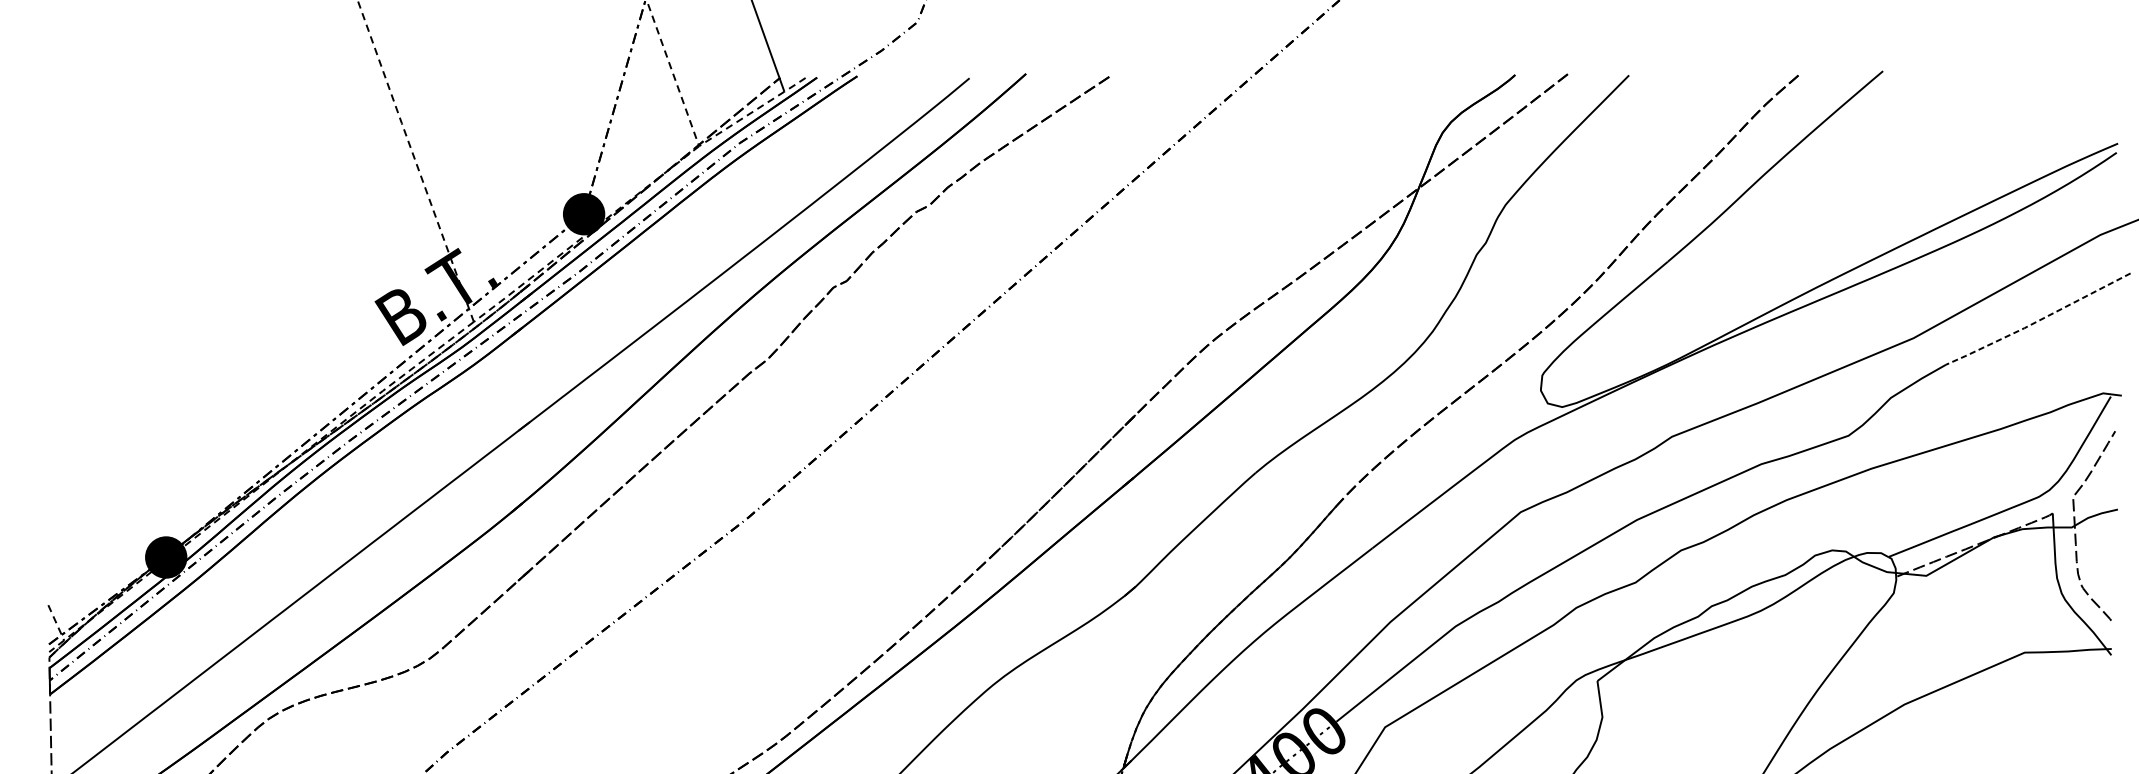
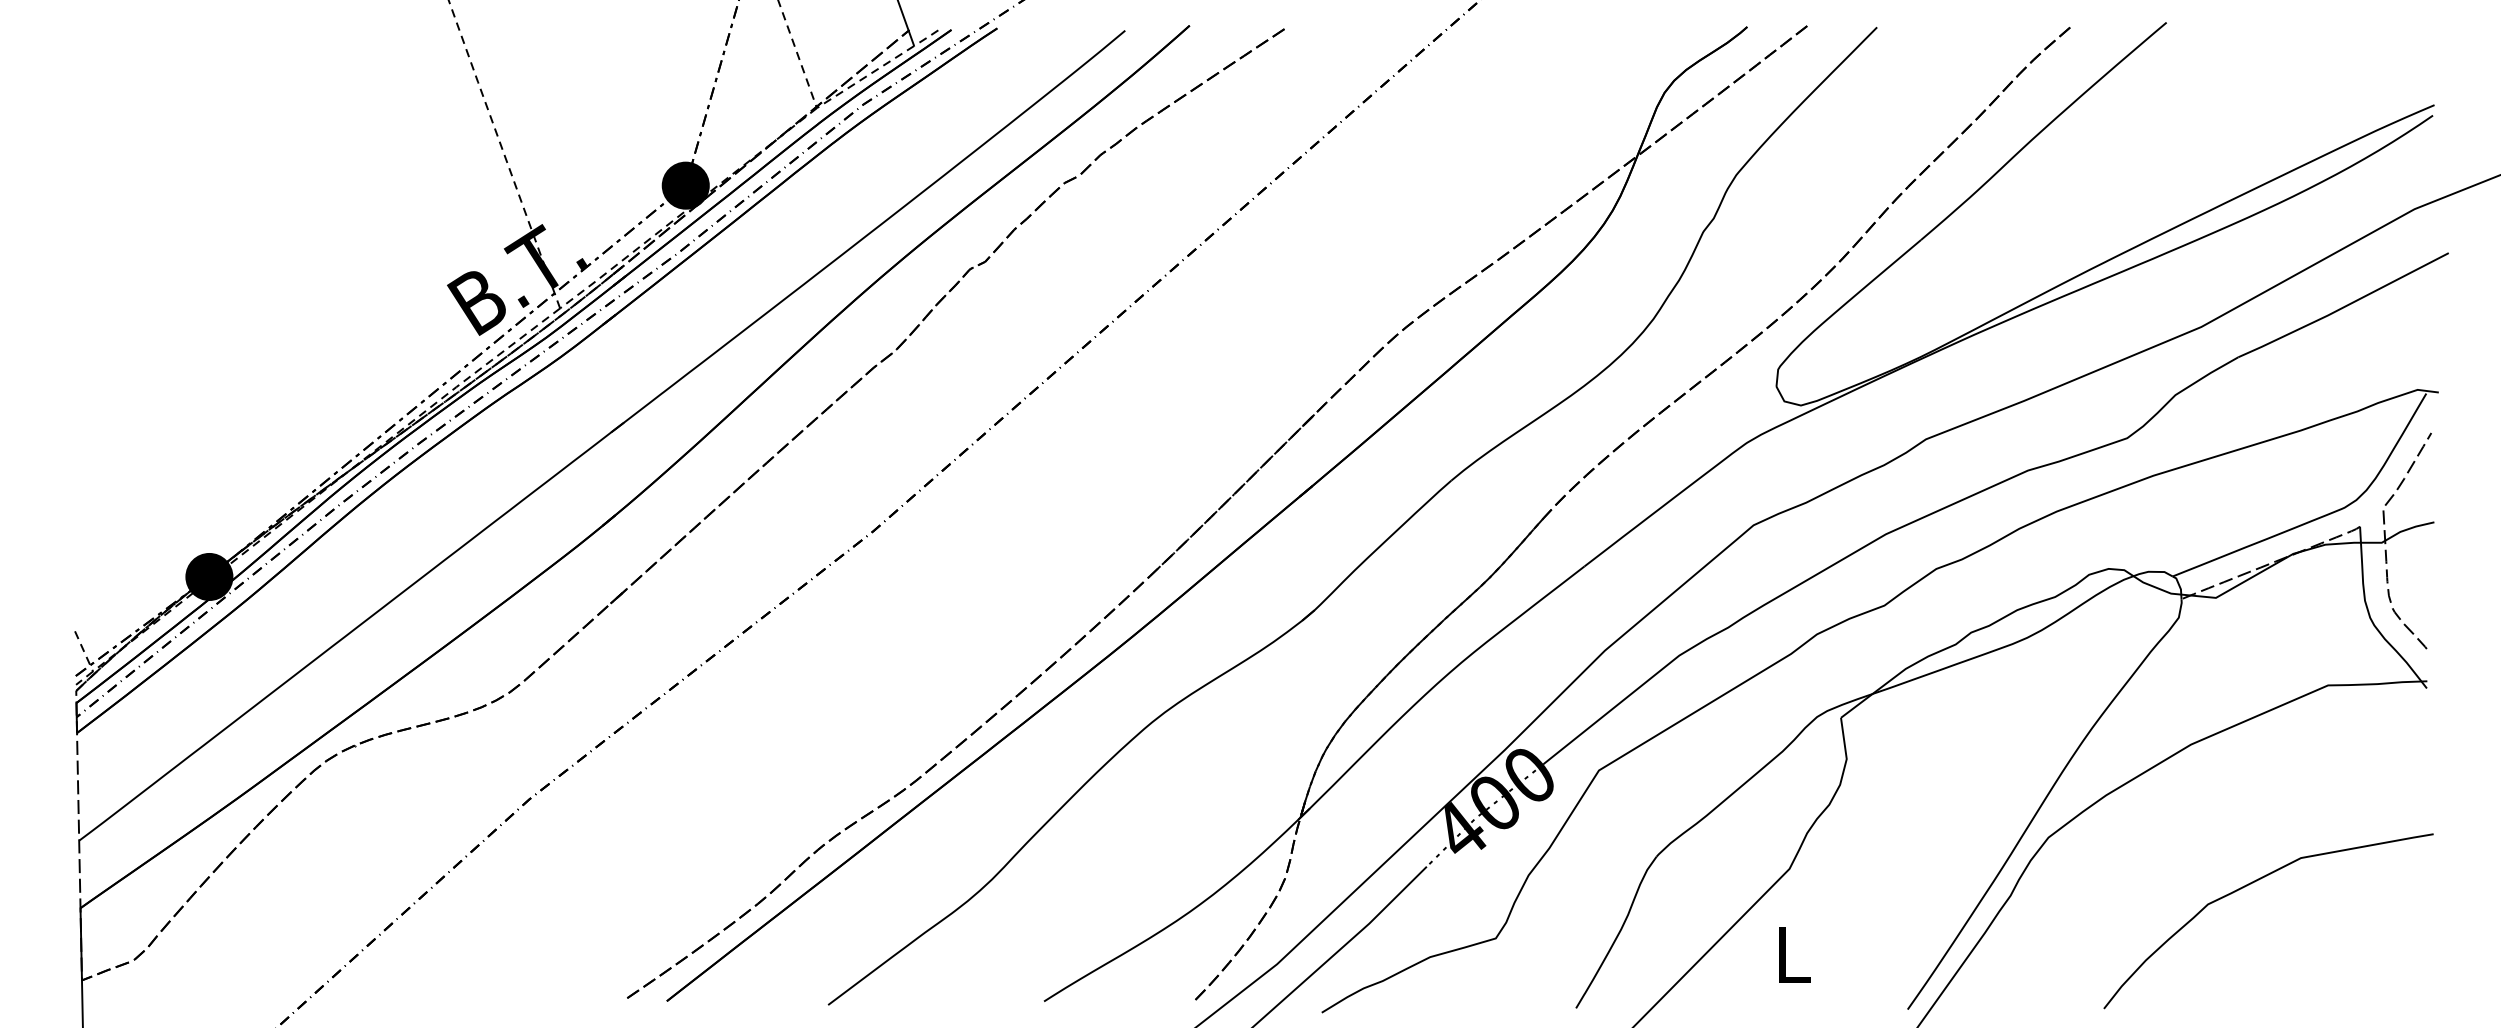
line: (2037, 321) -> (2342, 307), dashed -> solid

